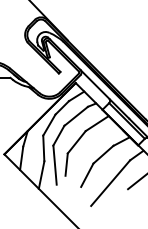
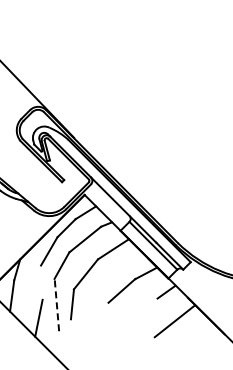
line: (43, 148) -> (41, 282), removed
line: (54, 164) -> (56, 304), solid -> dashed
line: (86, 175) -> (99, 318), removed
line: (110, 182) -> (131, 328), removed

